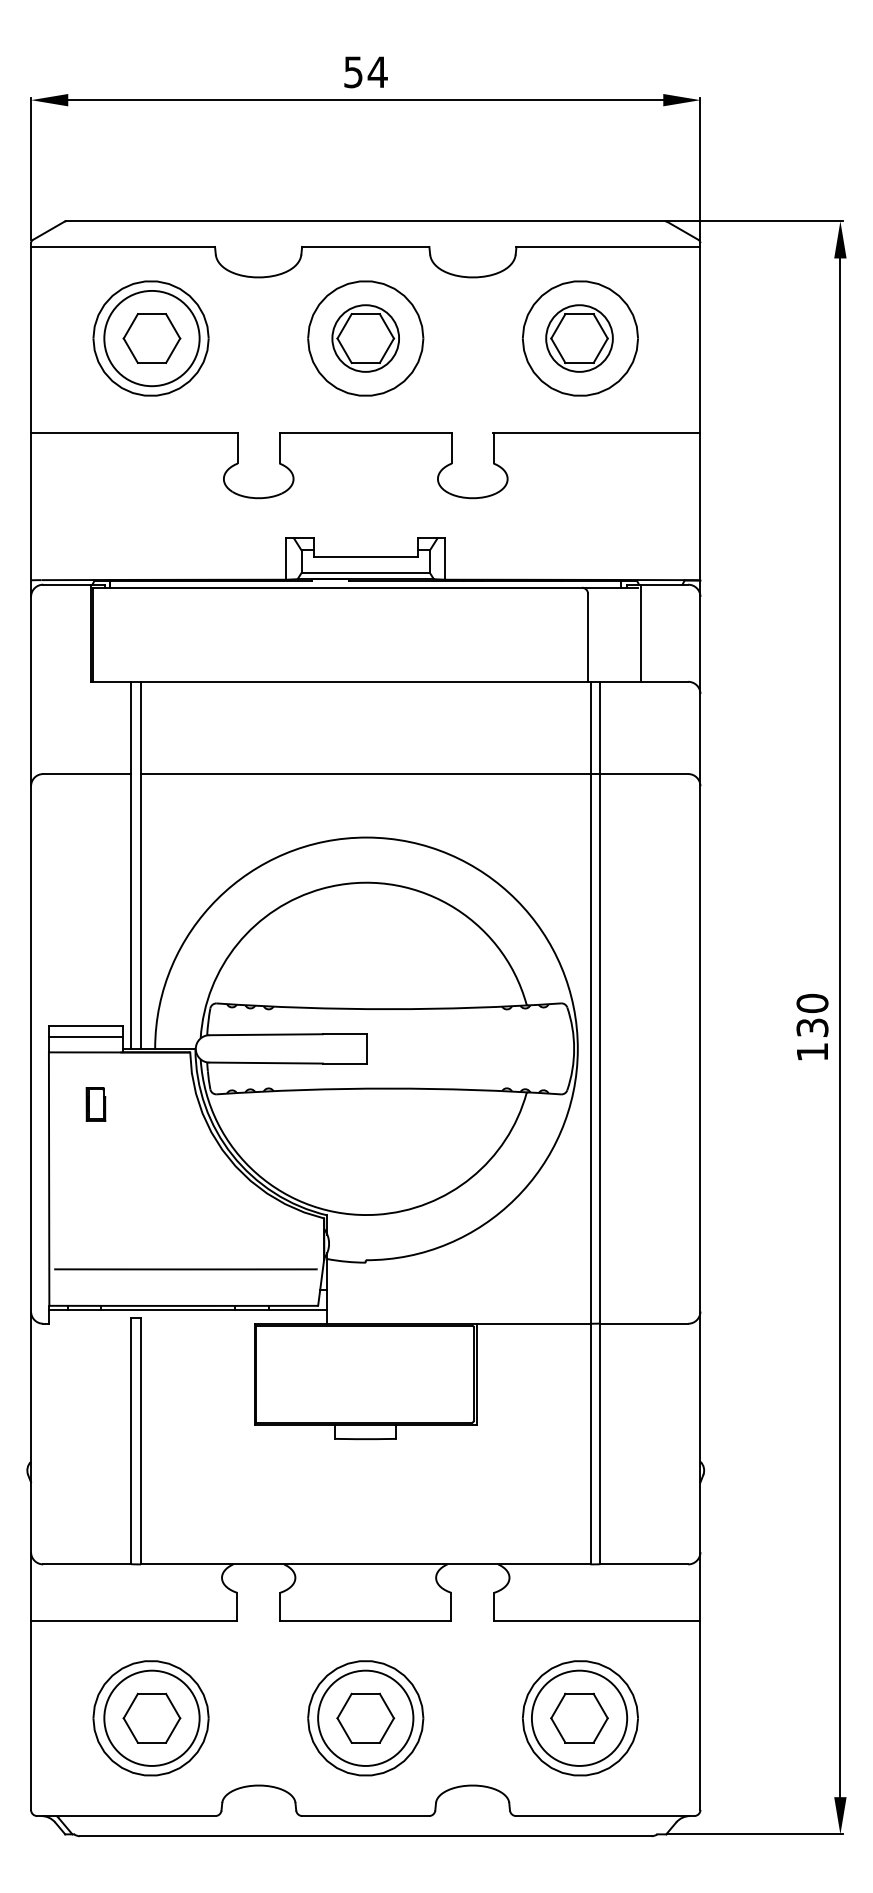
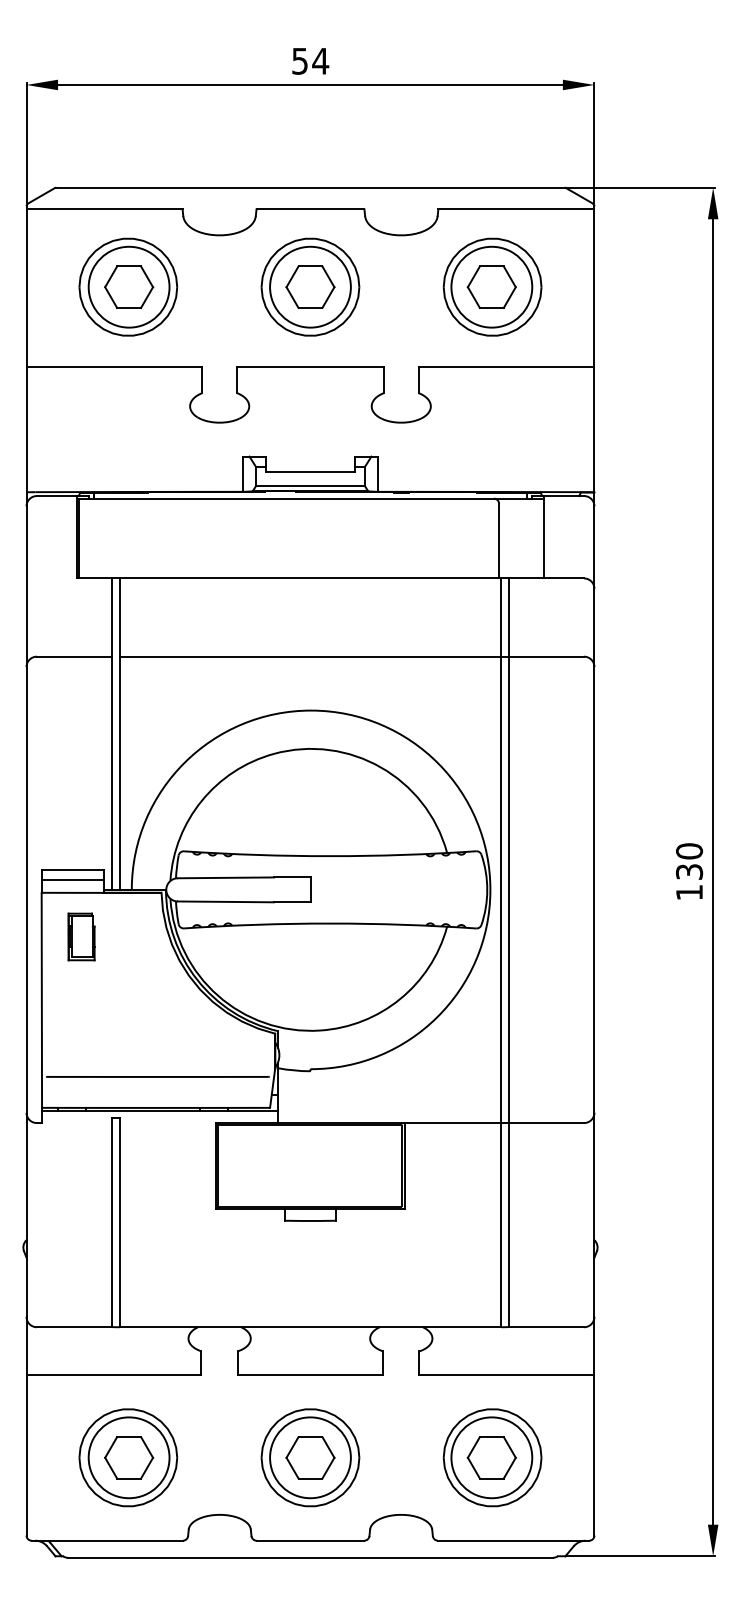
circle: (365, 338) -> (310, 287), size x1.43
circle: (579, 338) -> (491, 287), size x1.43
part: (95, 1104) -> (81, 937), size x1.67

